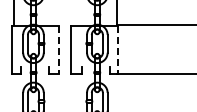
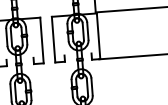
line: (59, 49) -> (42, 40), dashed -> solid
line: (118, 49) -> (98, 35), dashed -> solid

